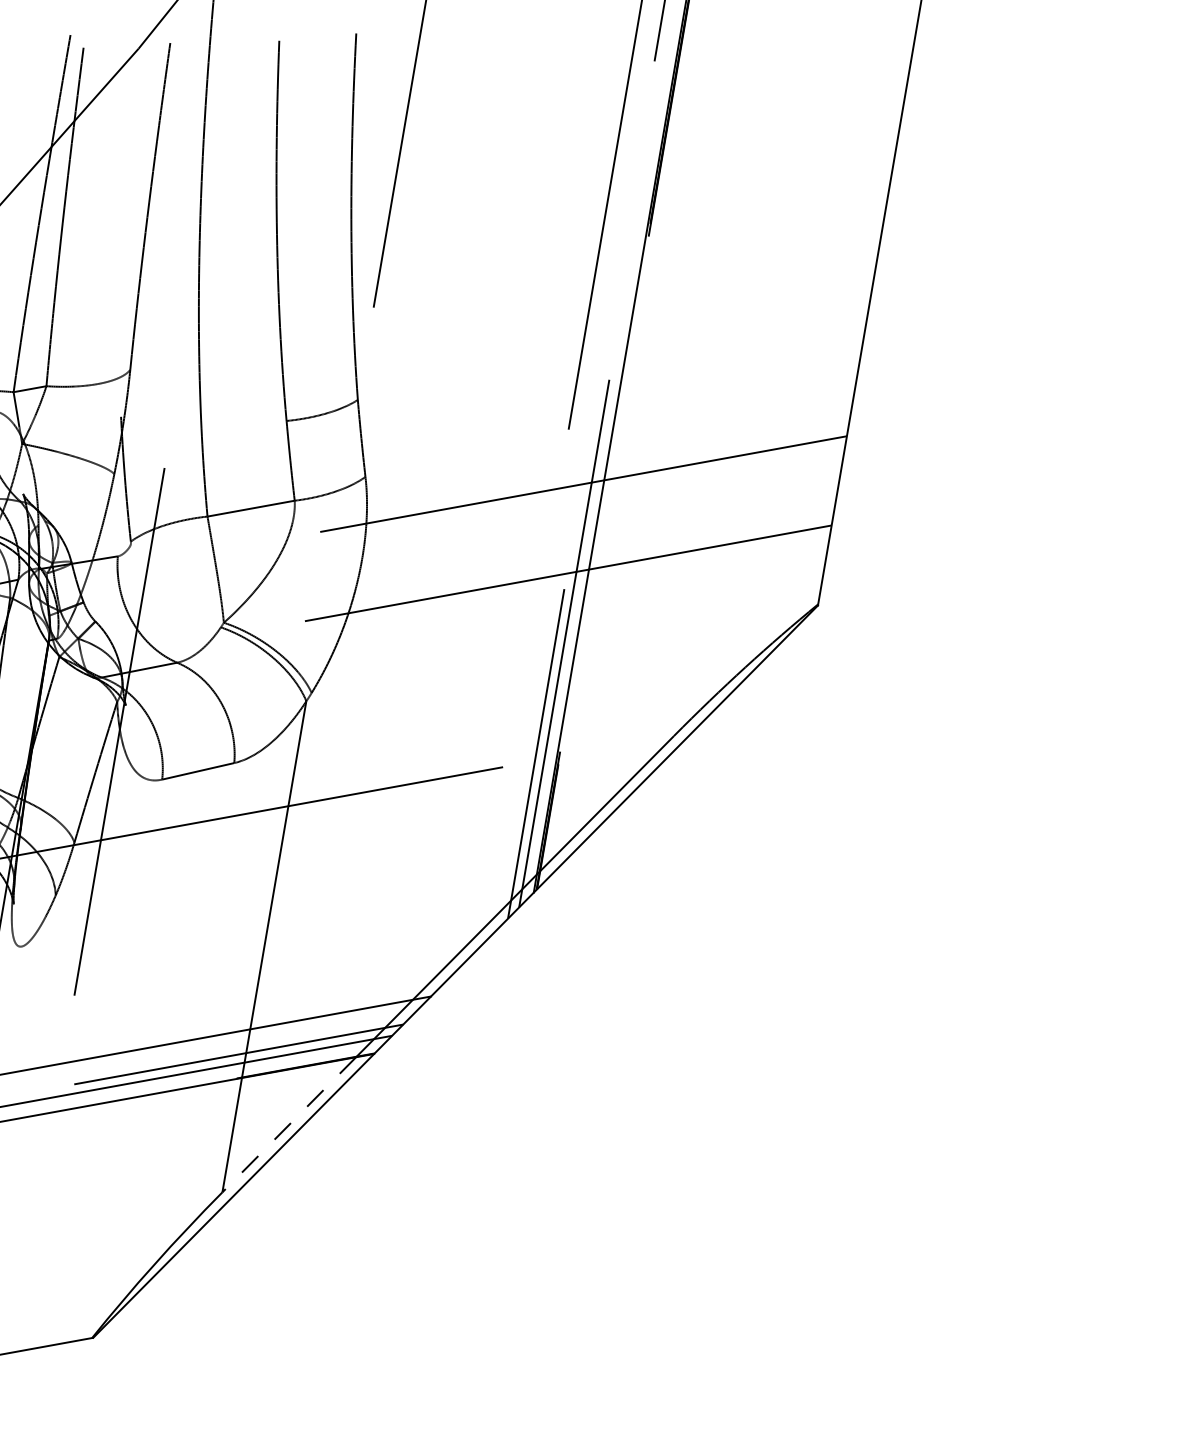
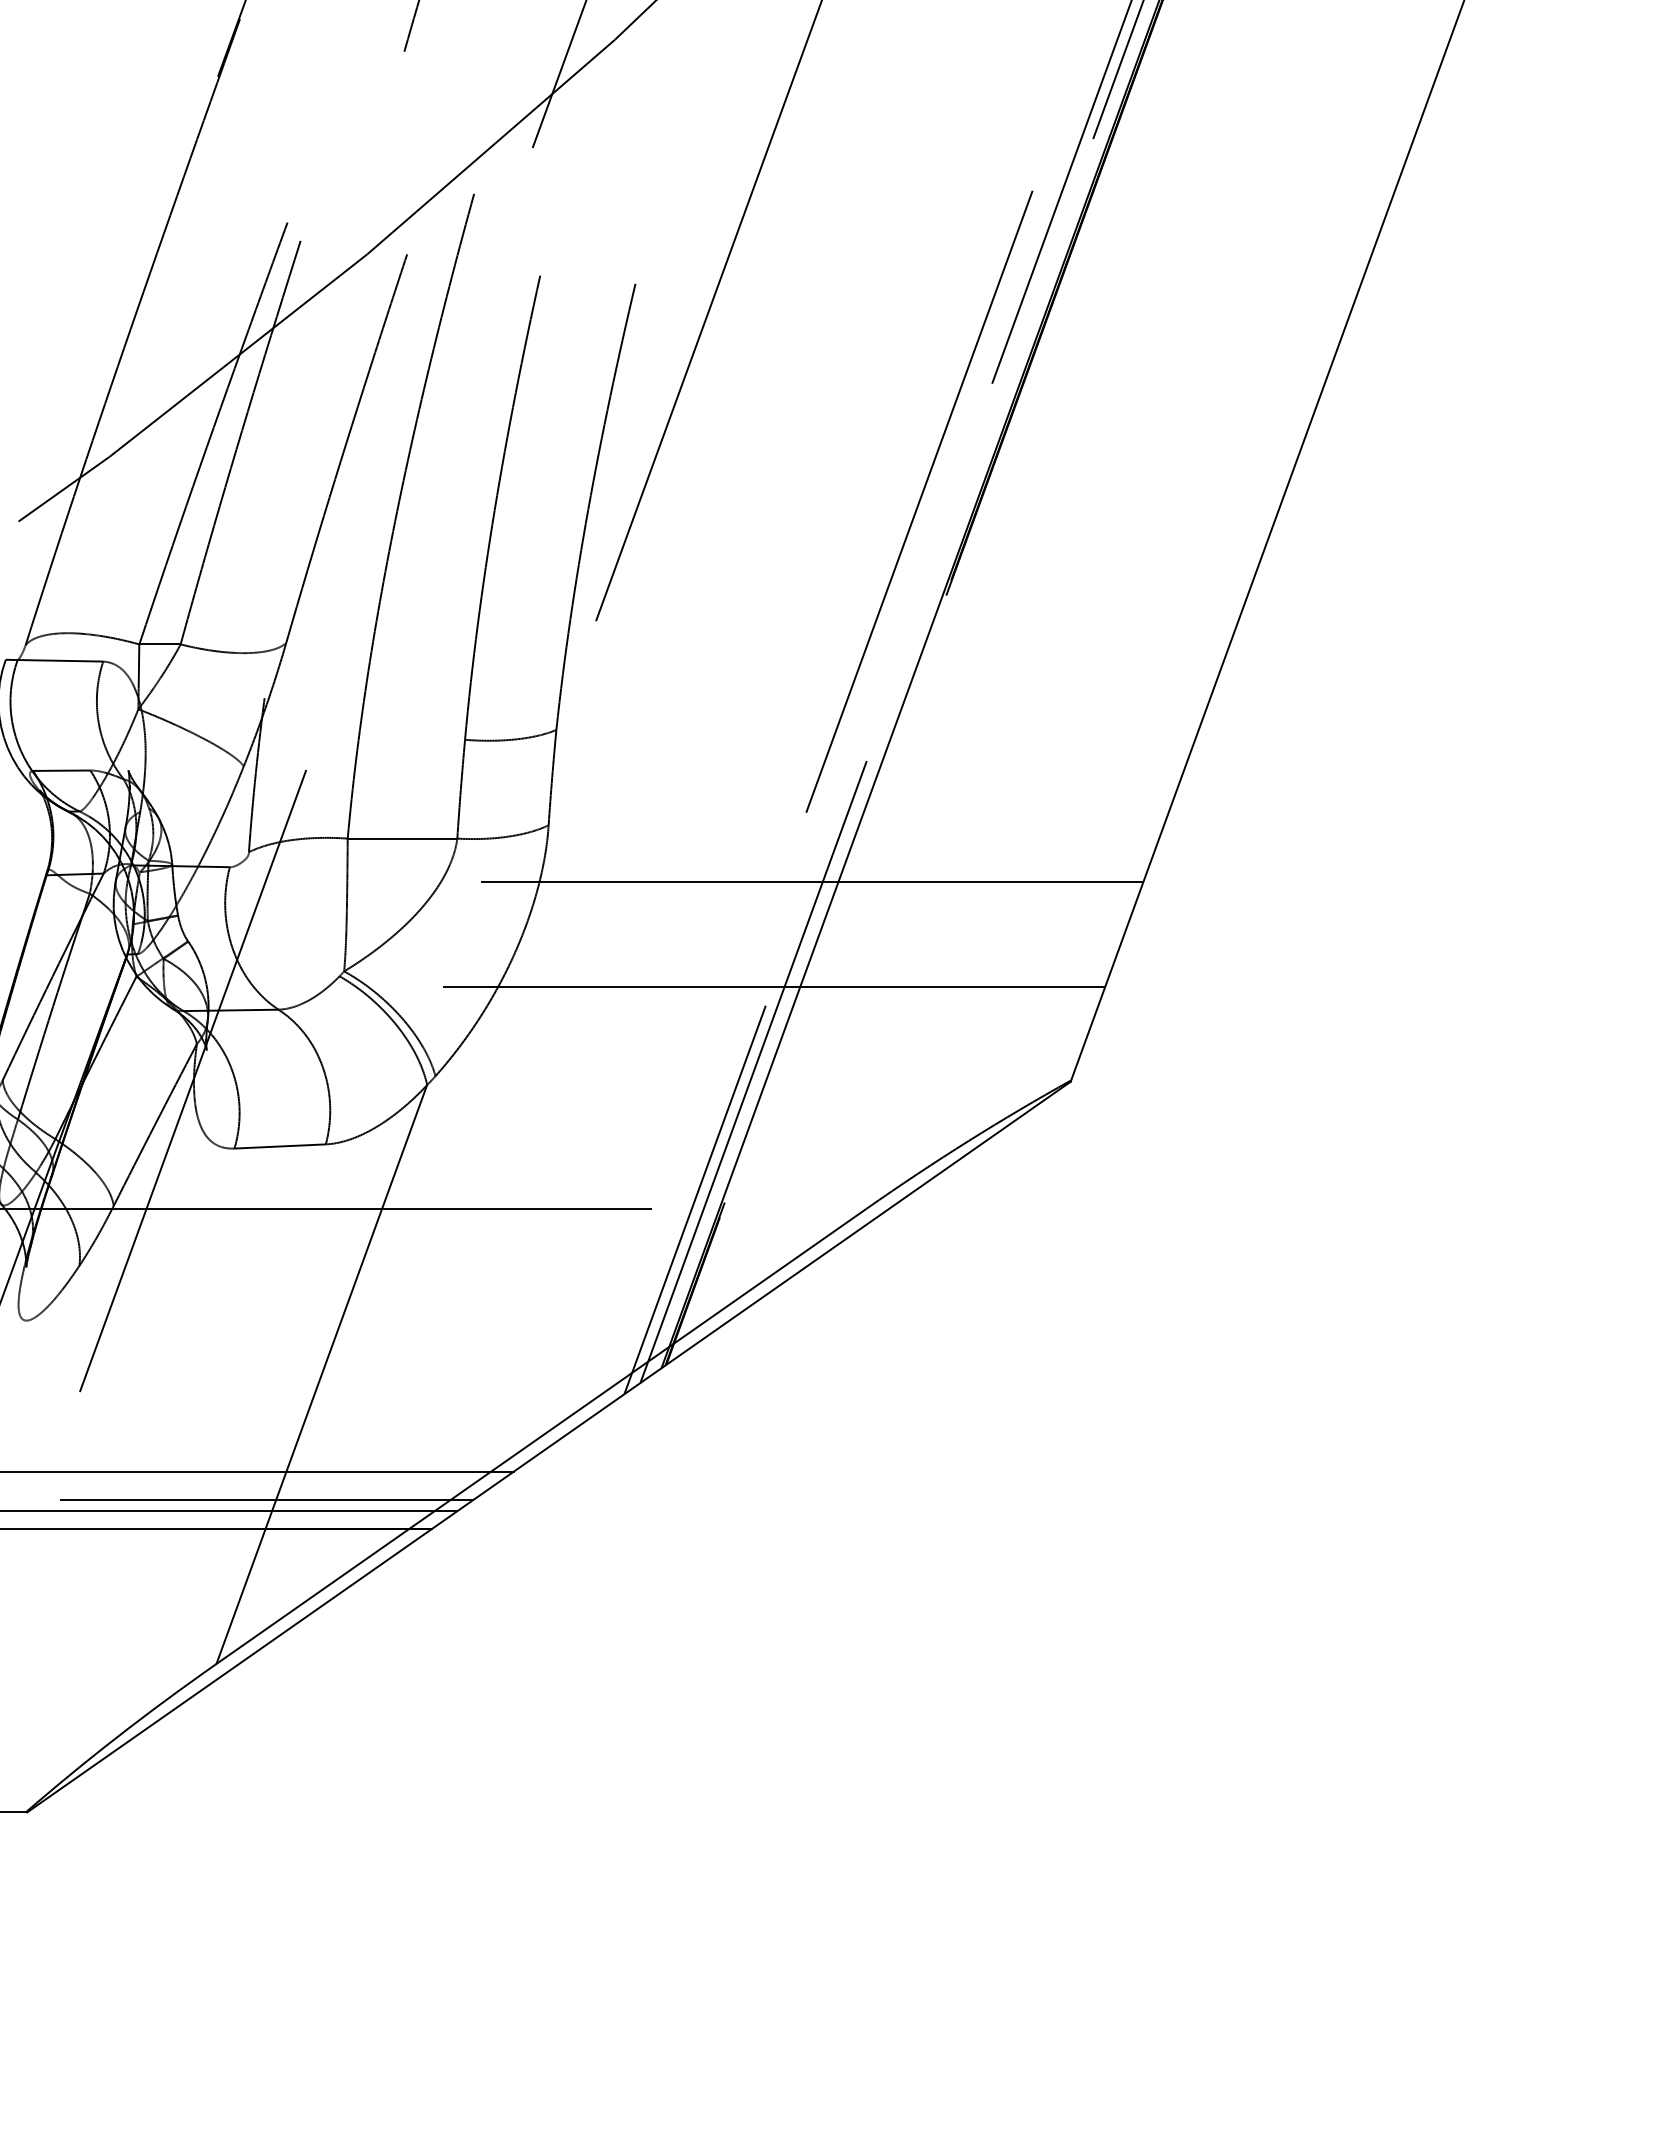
line: (289, 1124) -> (312, 1596), dashed -> solid

